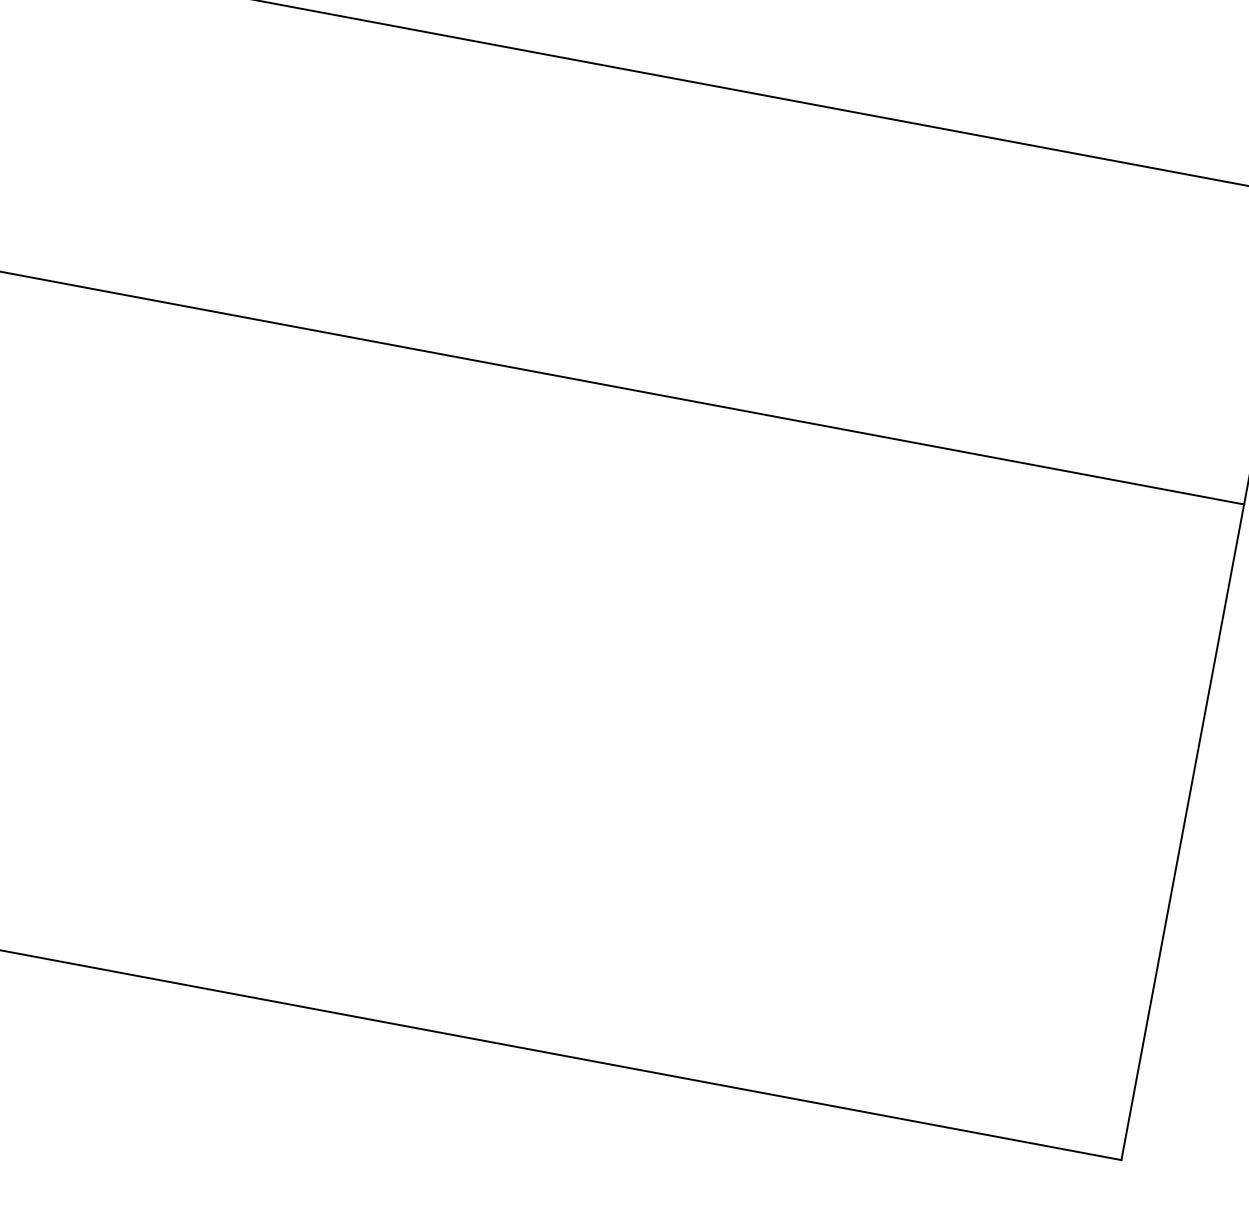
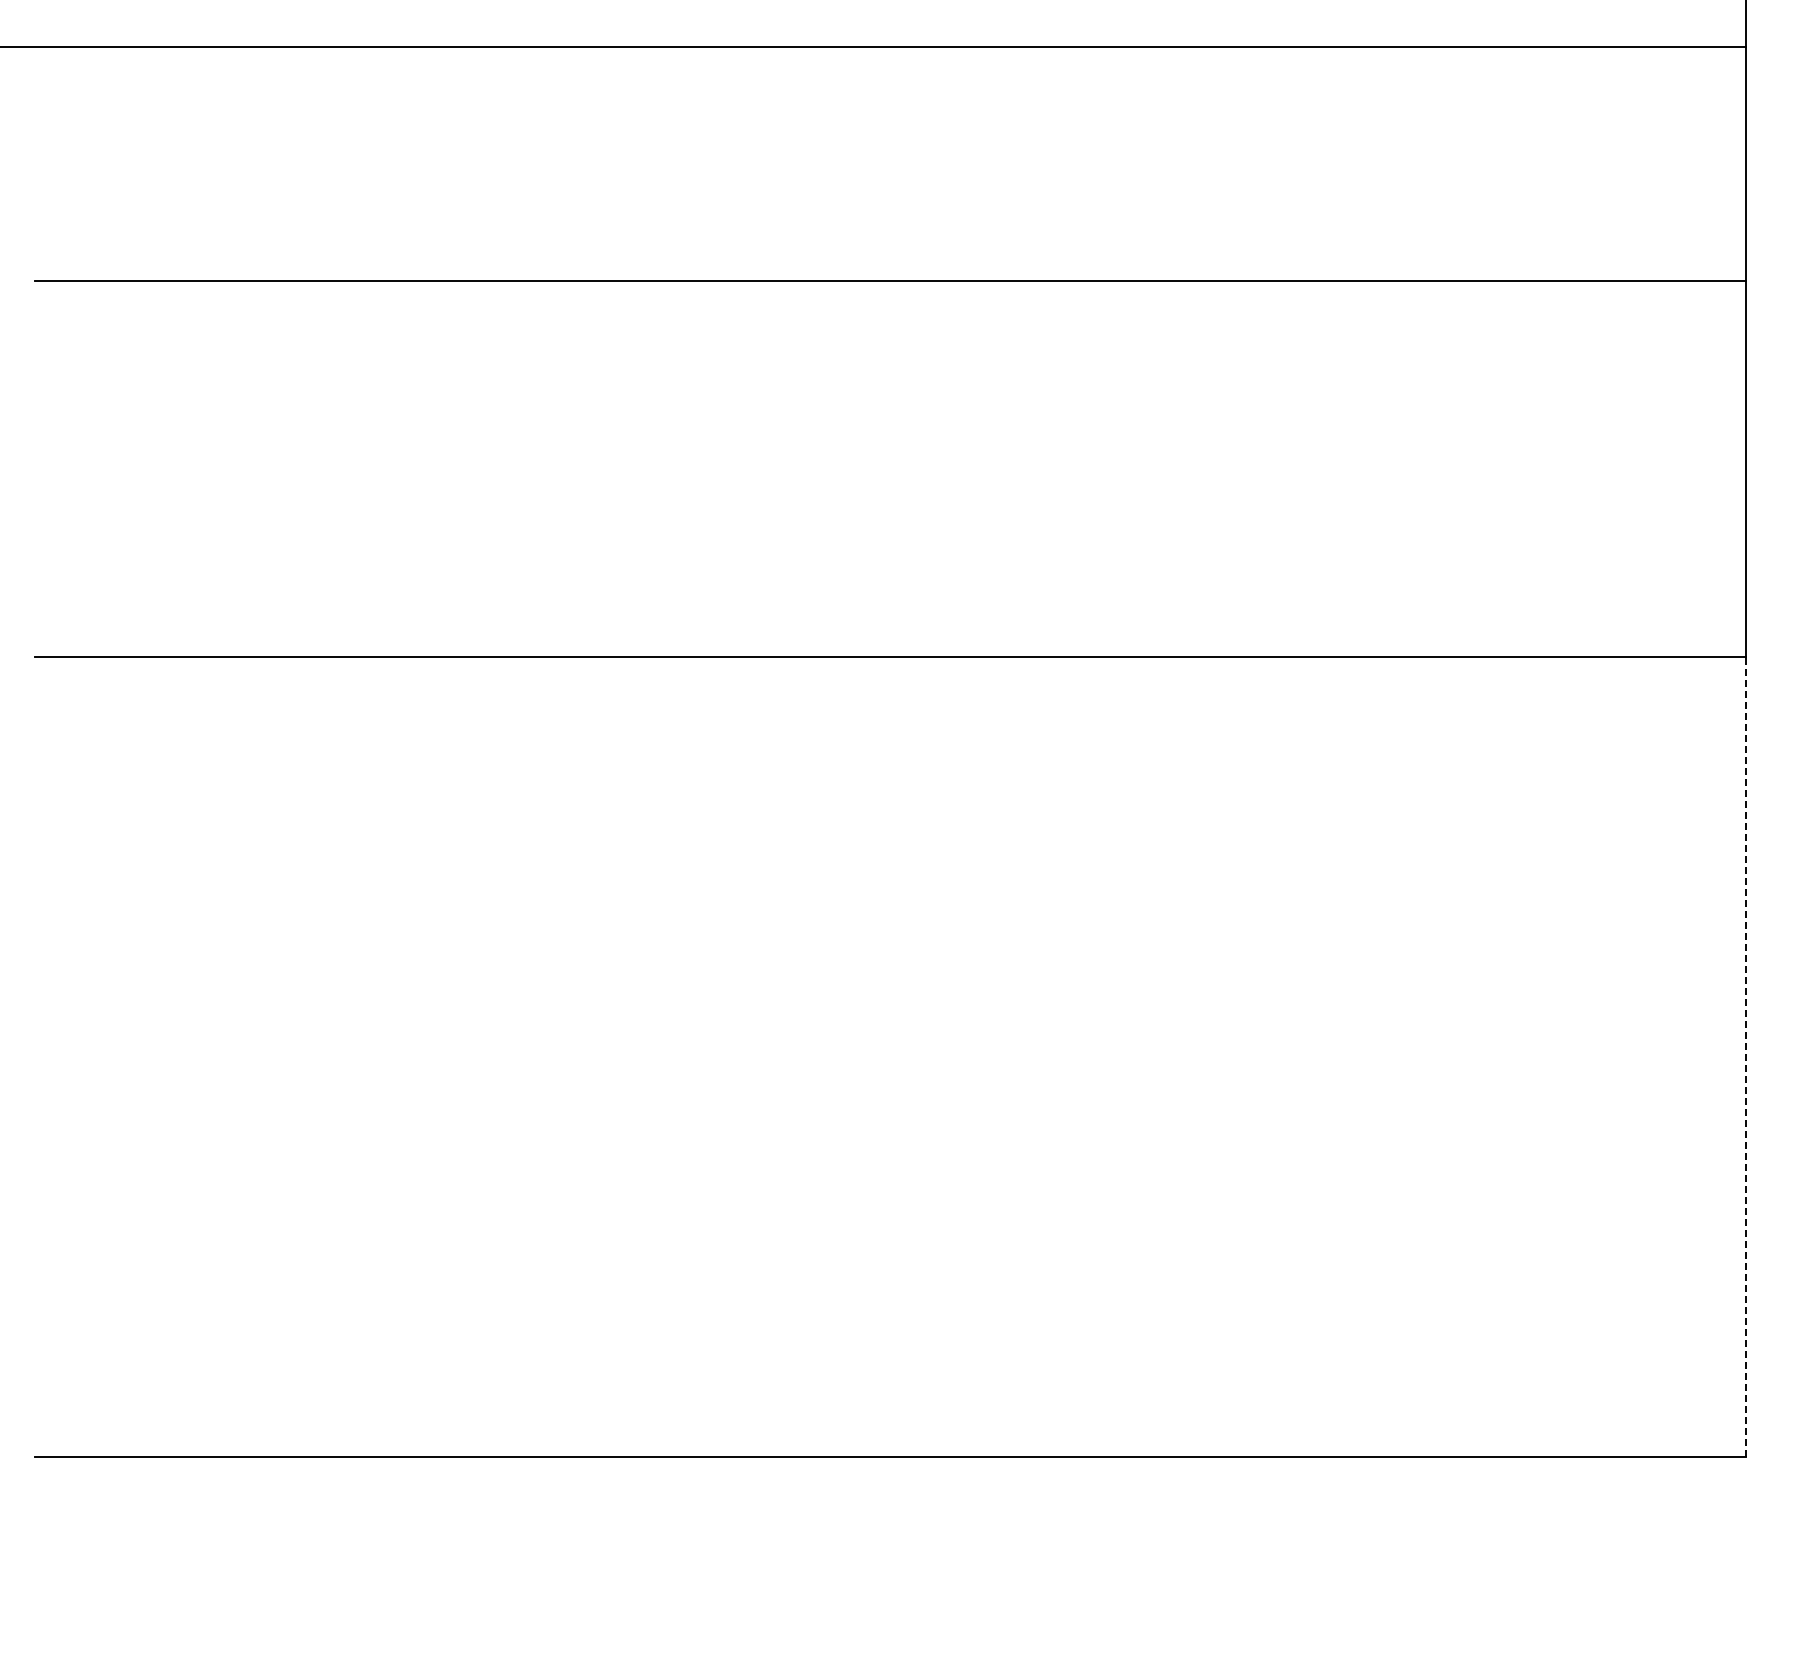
line: (1182, 832) -> (1746, 1057), solid -> dashed

